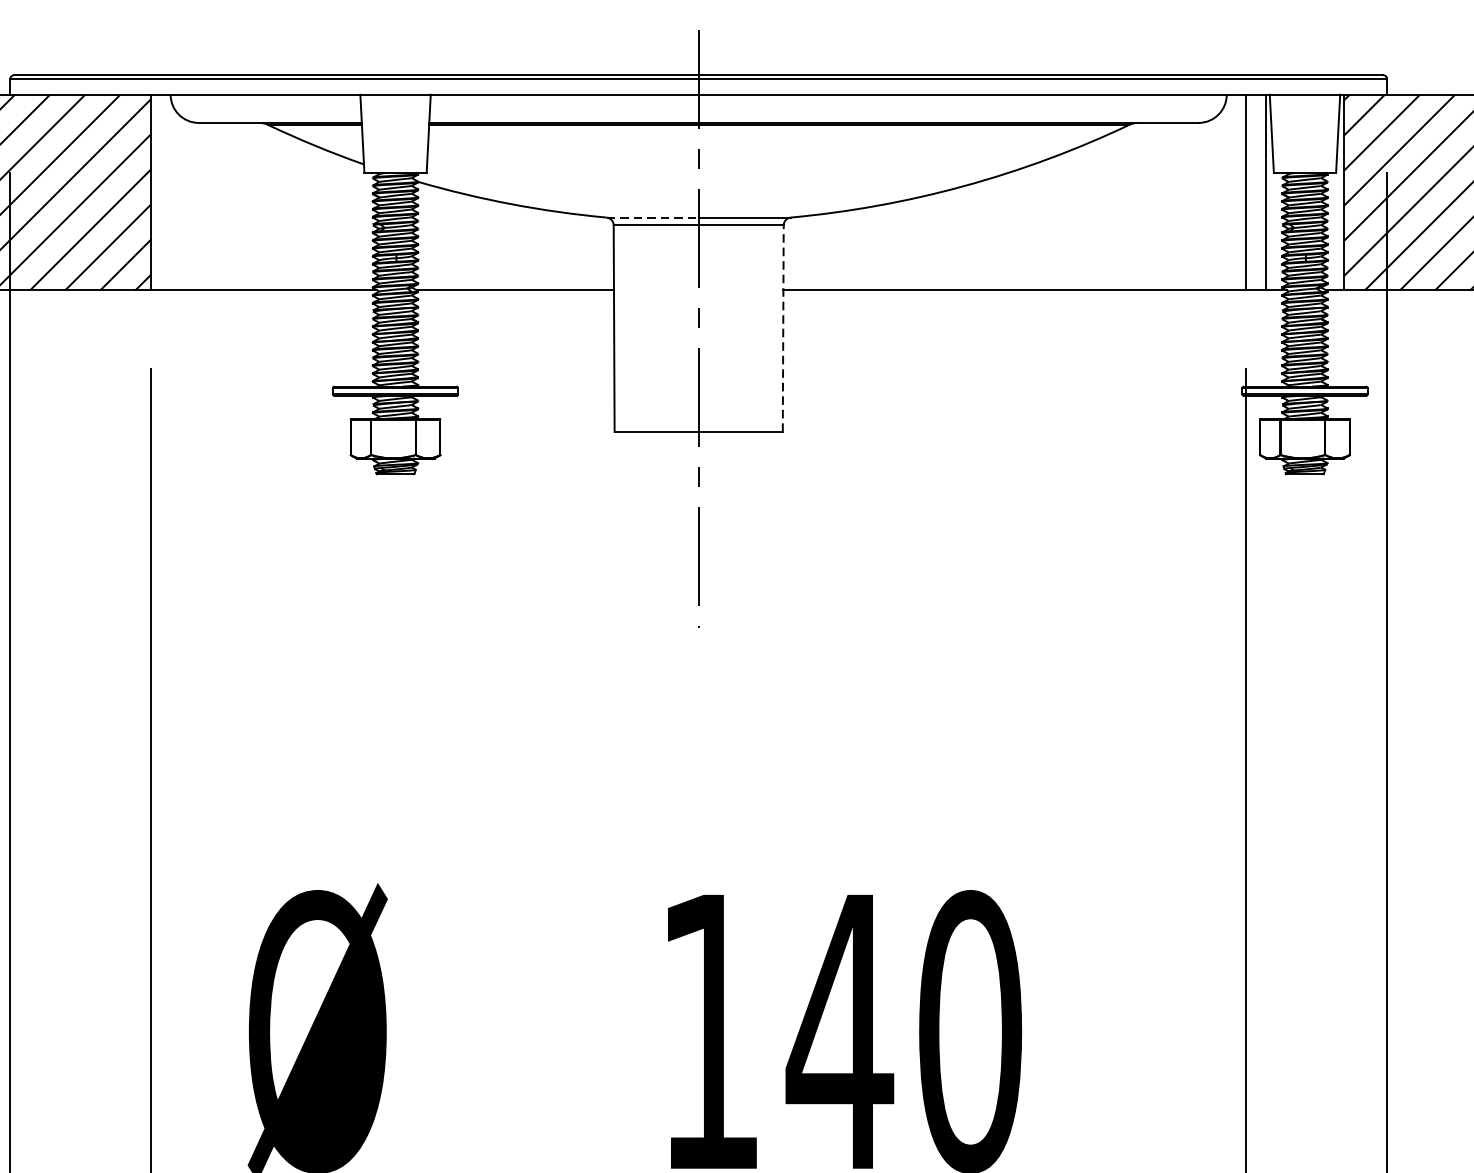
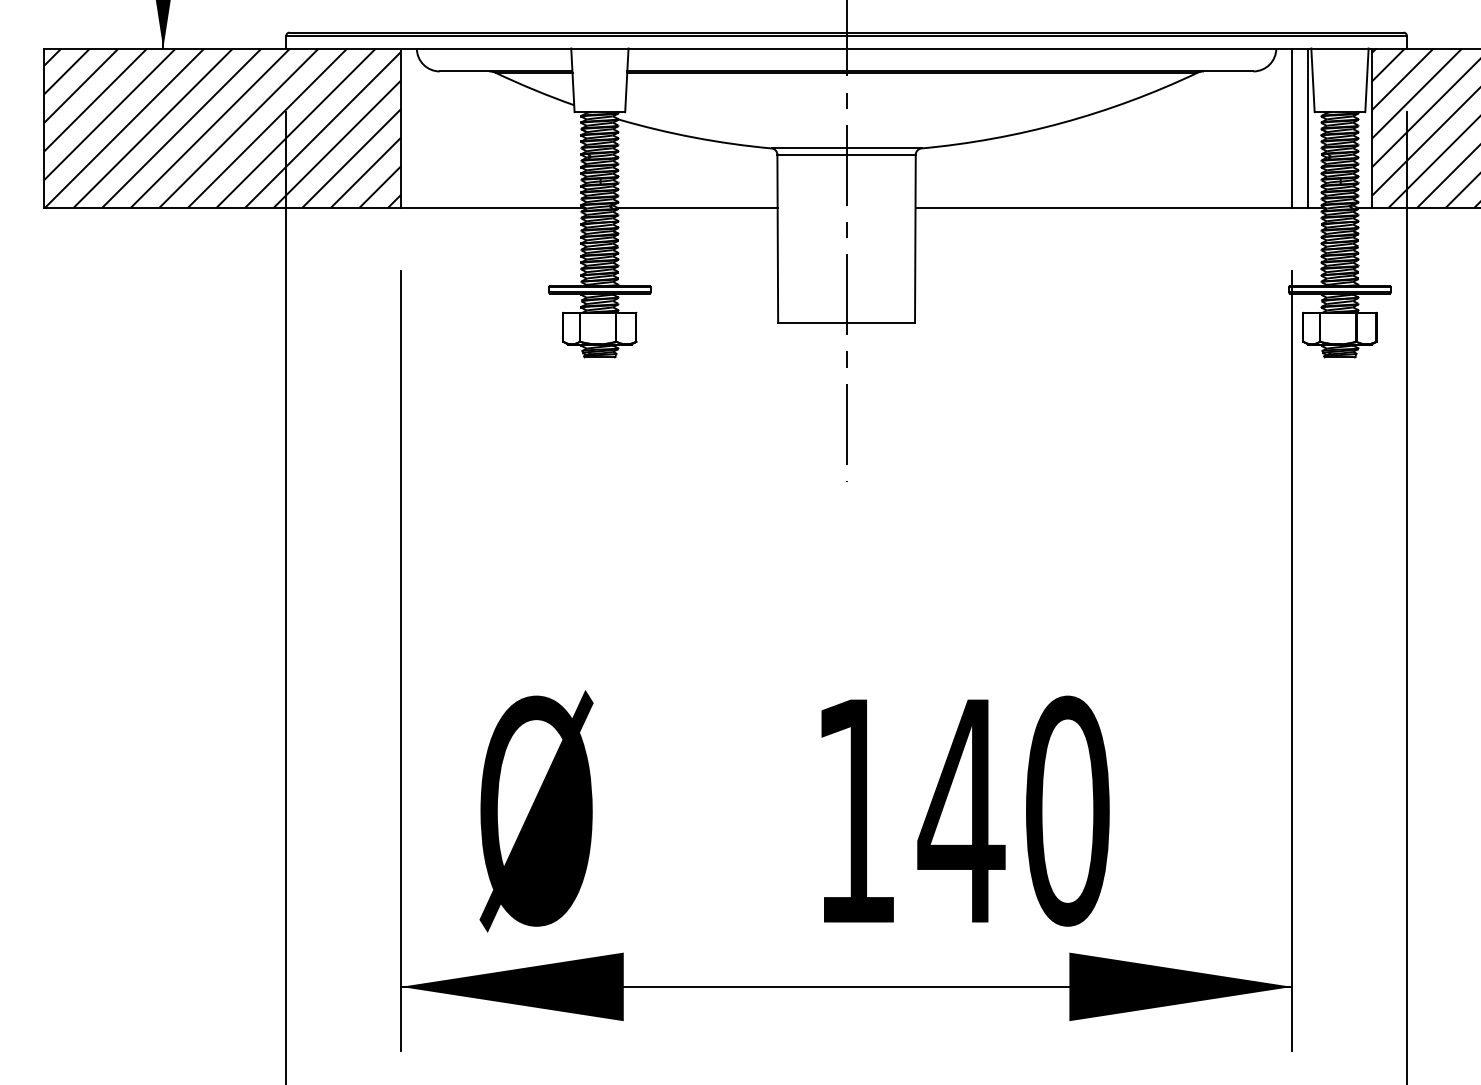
line: (653, 217) -> (809, 148), dashed -> solid
line: (783, 328) -> (915, 238), dashed -> solid

